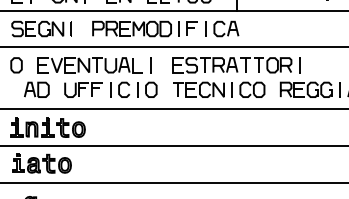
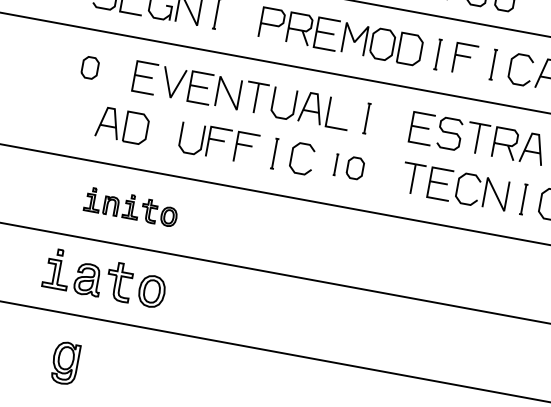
part: (16, 65) -> (90, 68), size x0.7
part: (147, 89) -> (349, 166), size x0.7
part: (47, 127) -> (130, 207), size x0.6

